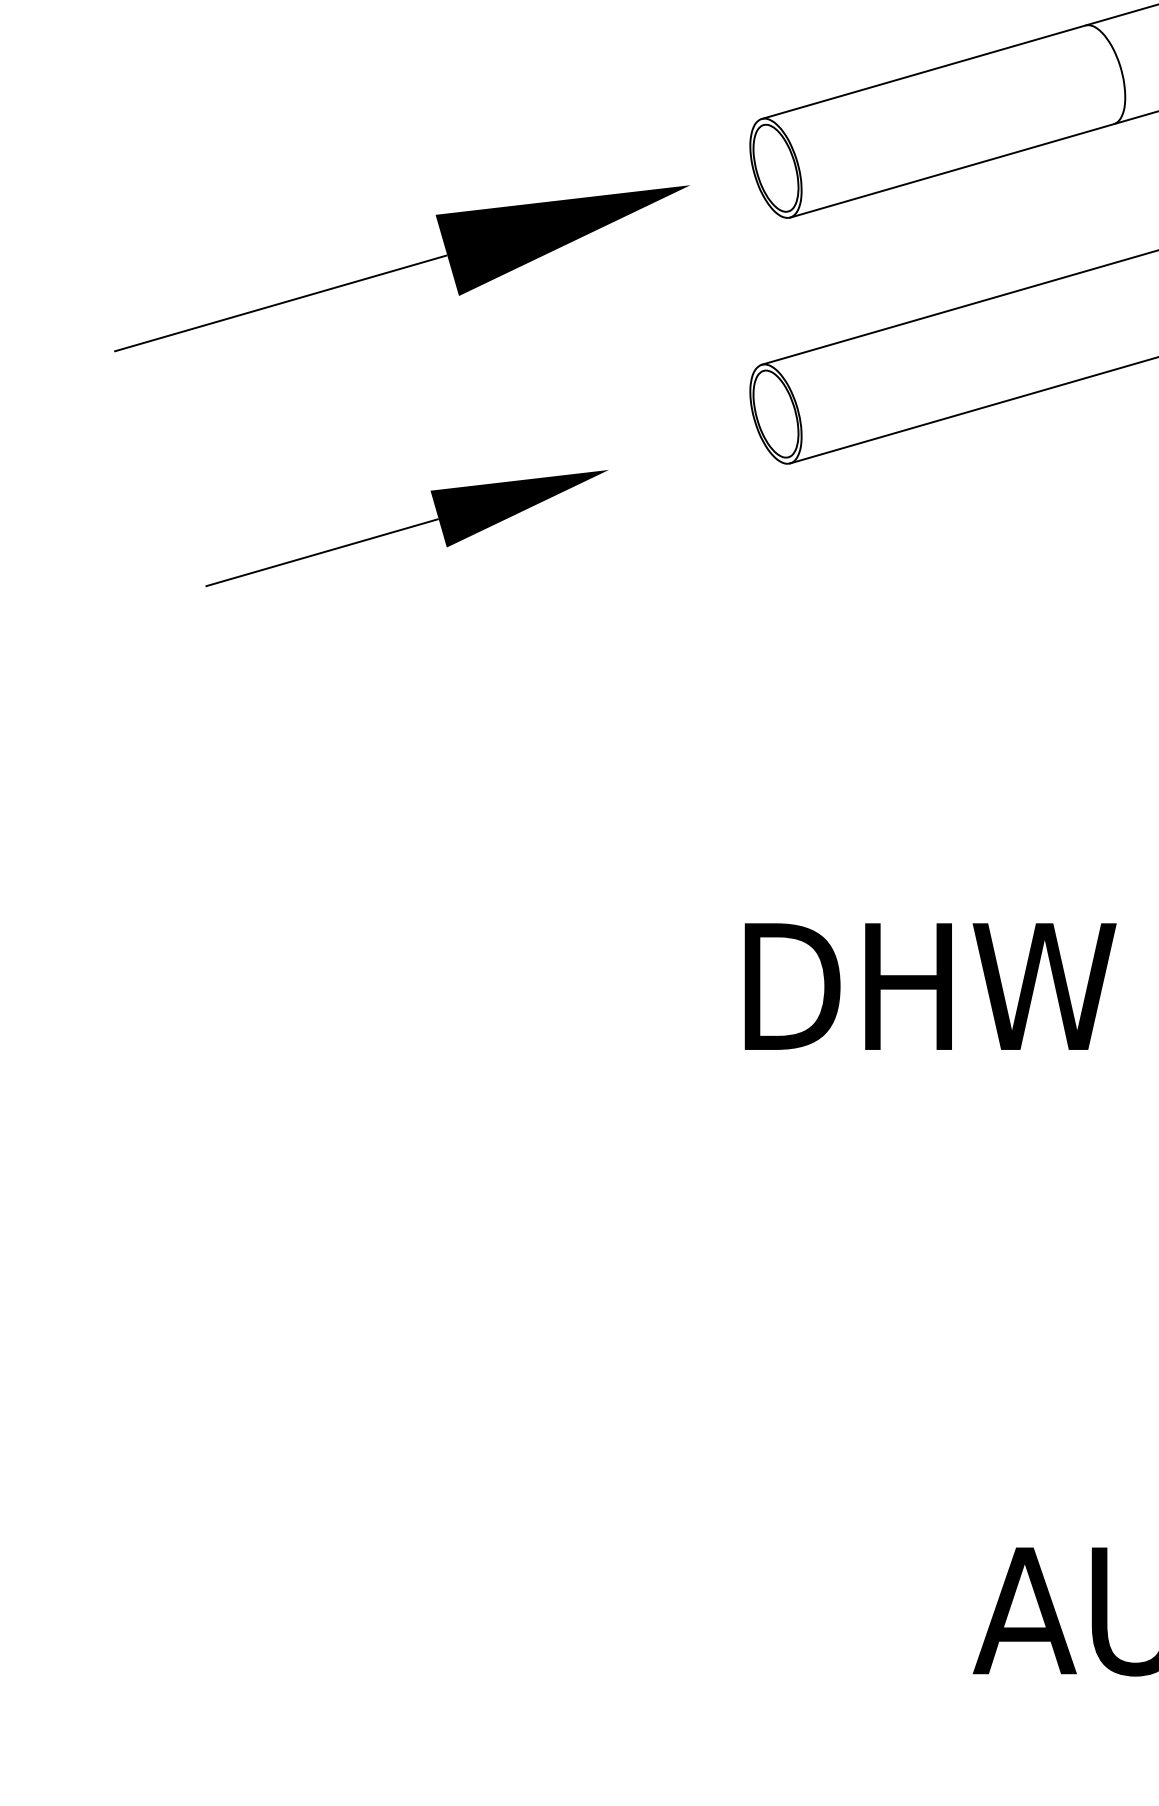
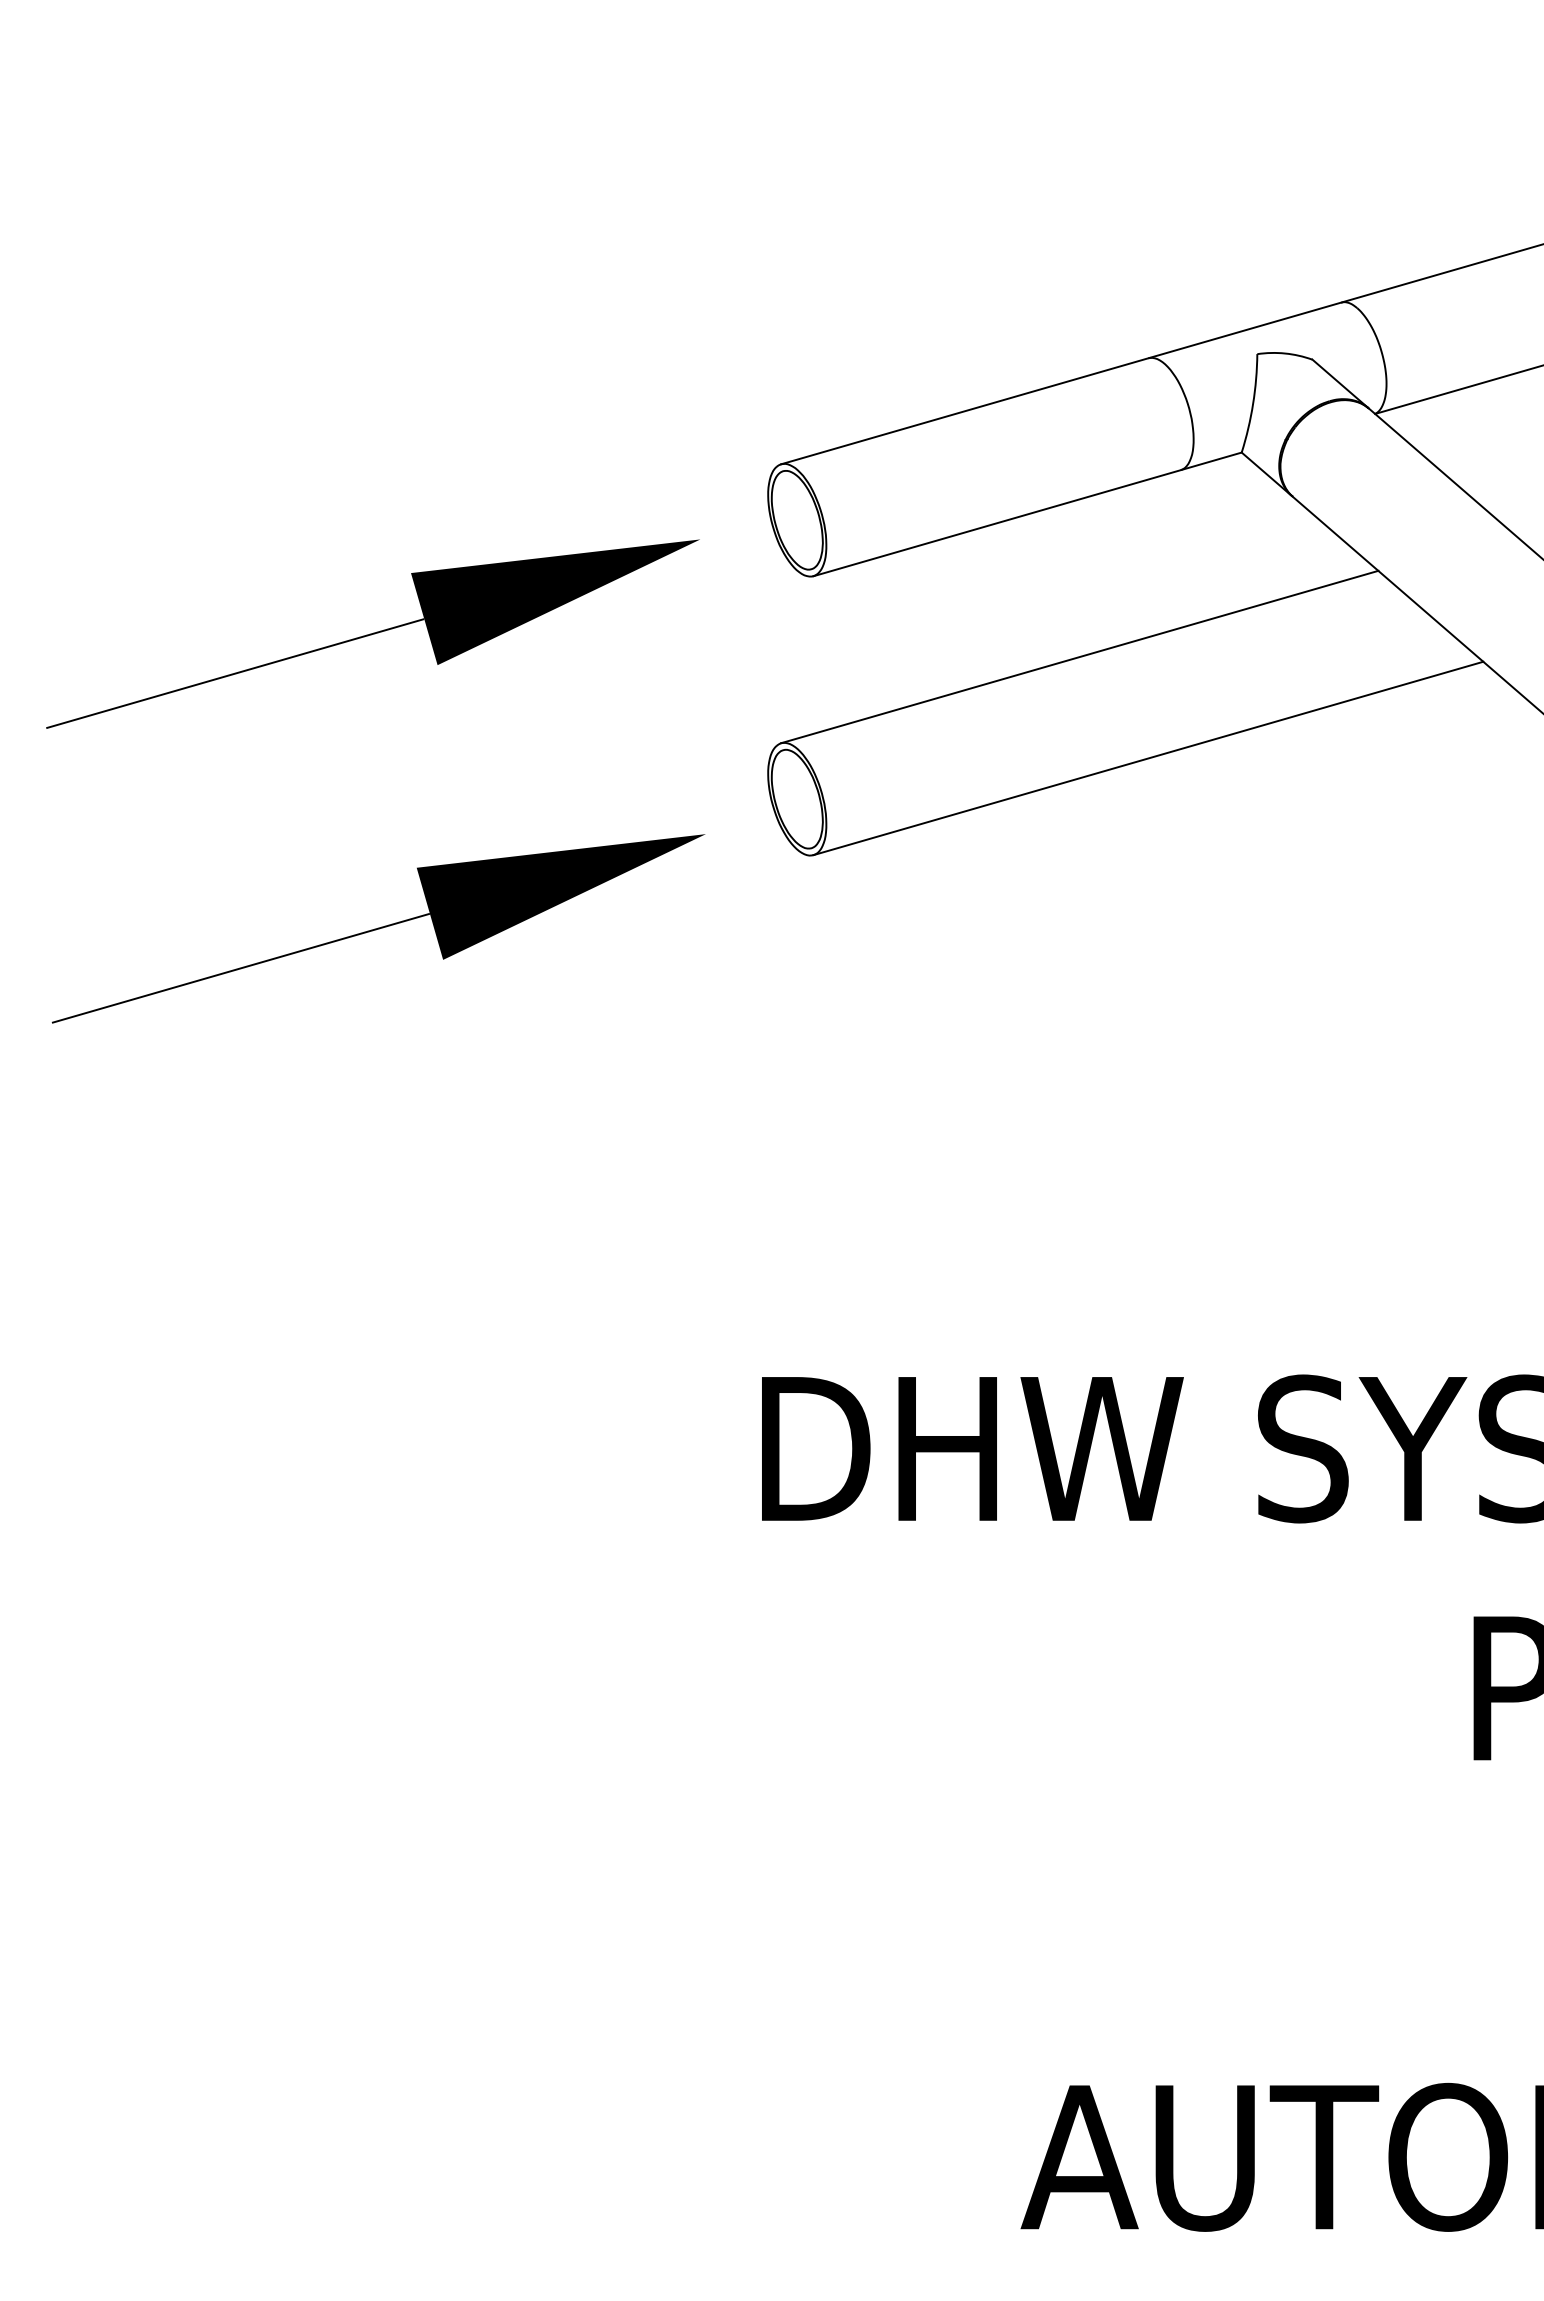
part: (406, 528) -> (378, 928), size x1.43

